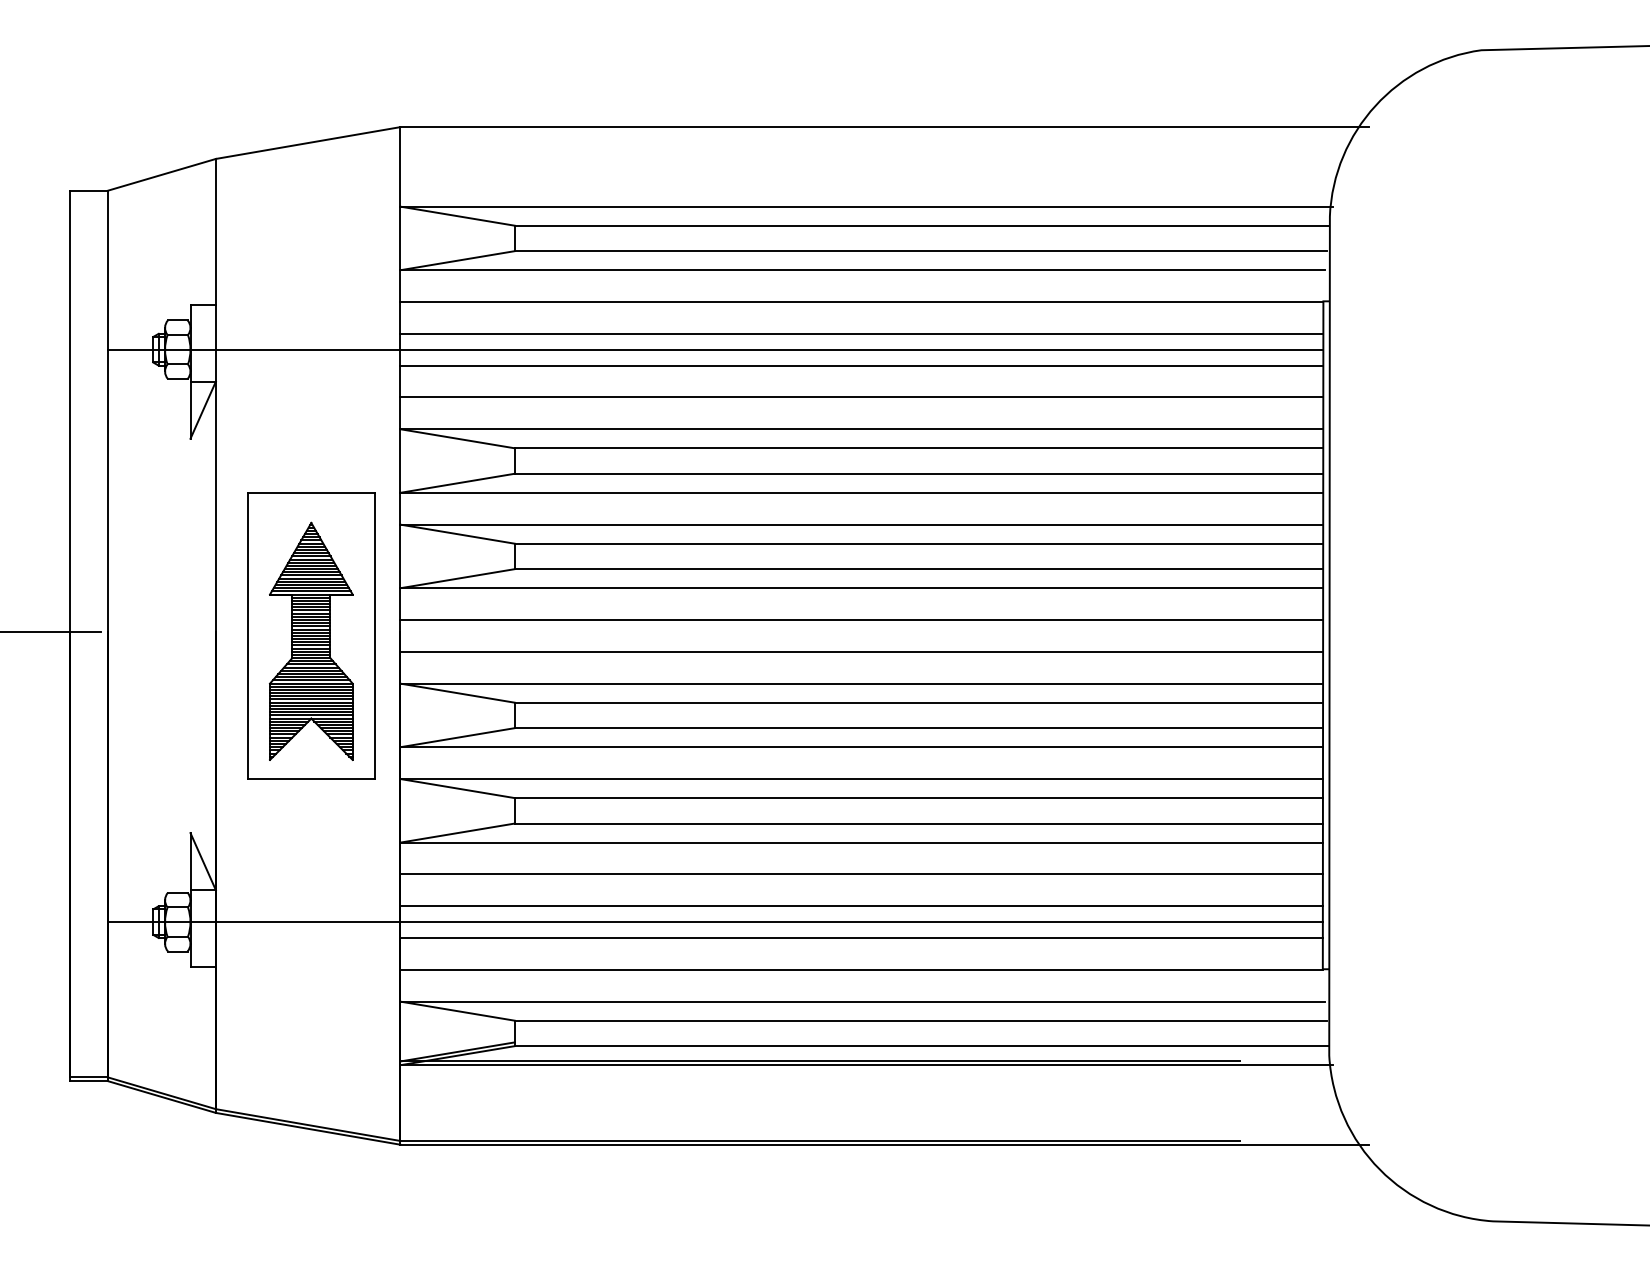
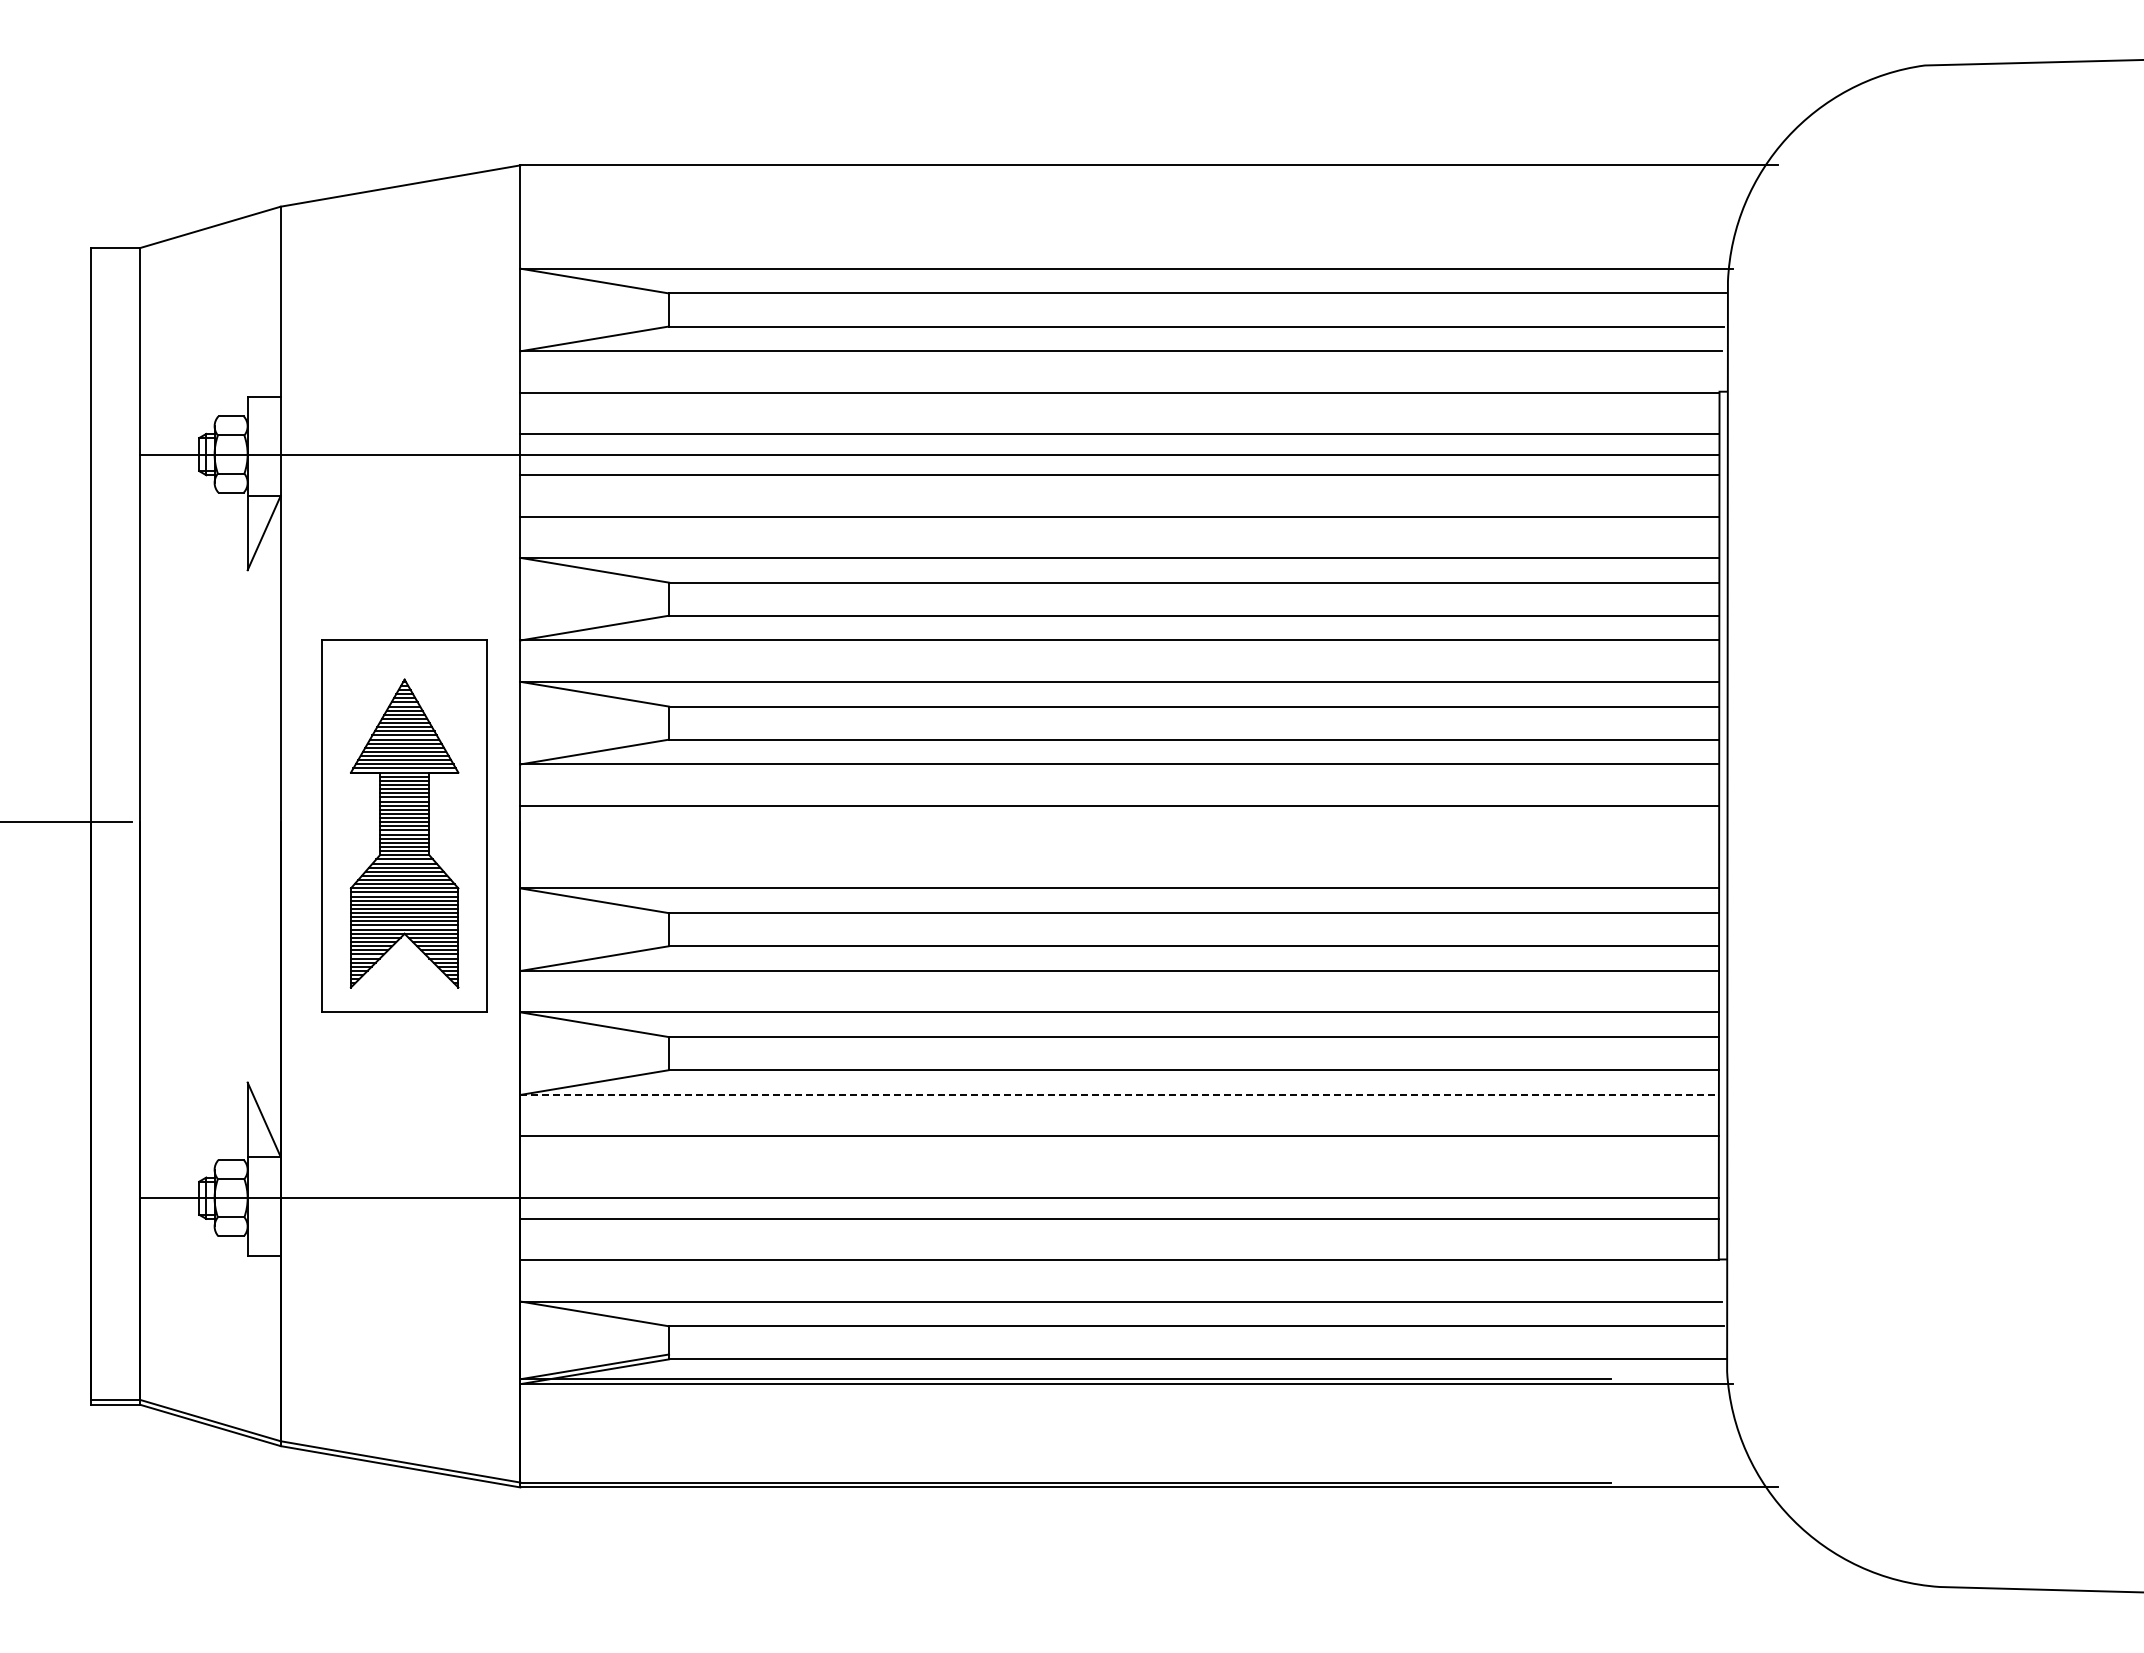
line: (861, 652) -> (1119, 847), removed
line: (862, 842) -> (1120, 1094), solid -> dashed
line: (861, 906) -> (1119, 1177), removed

